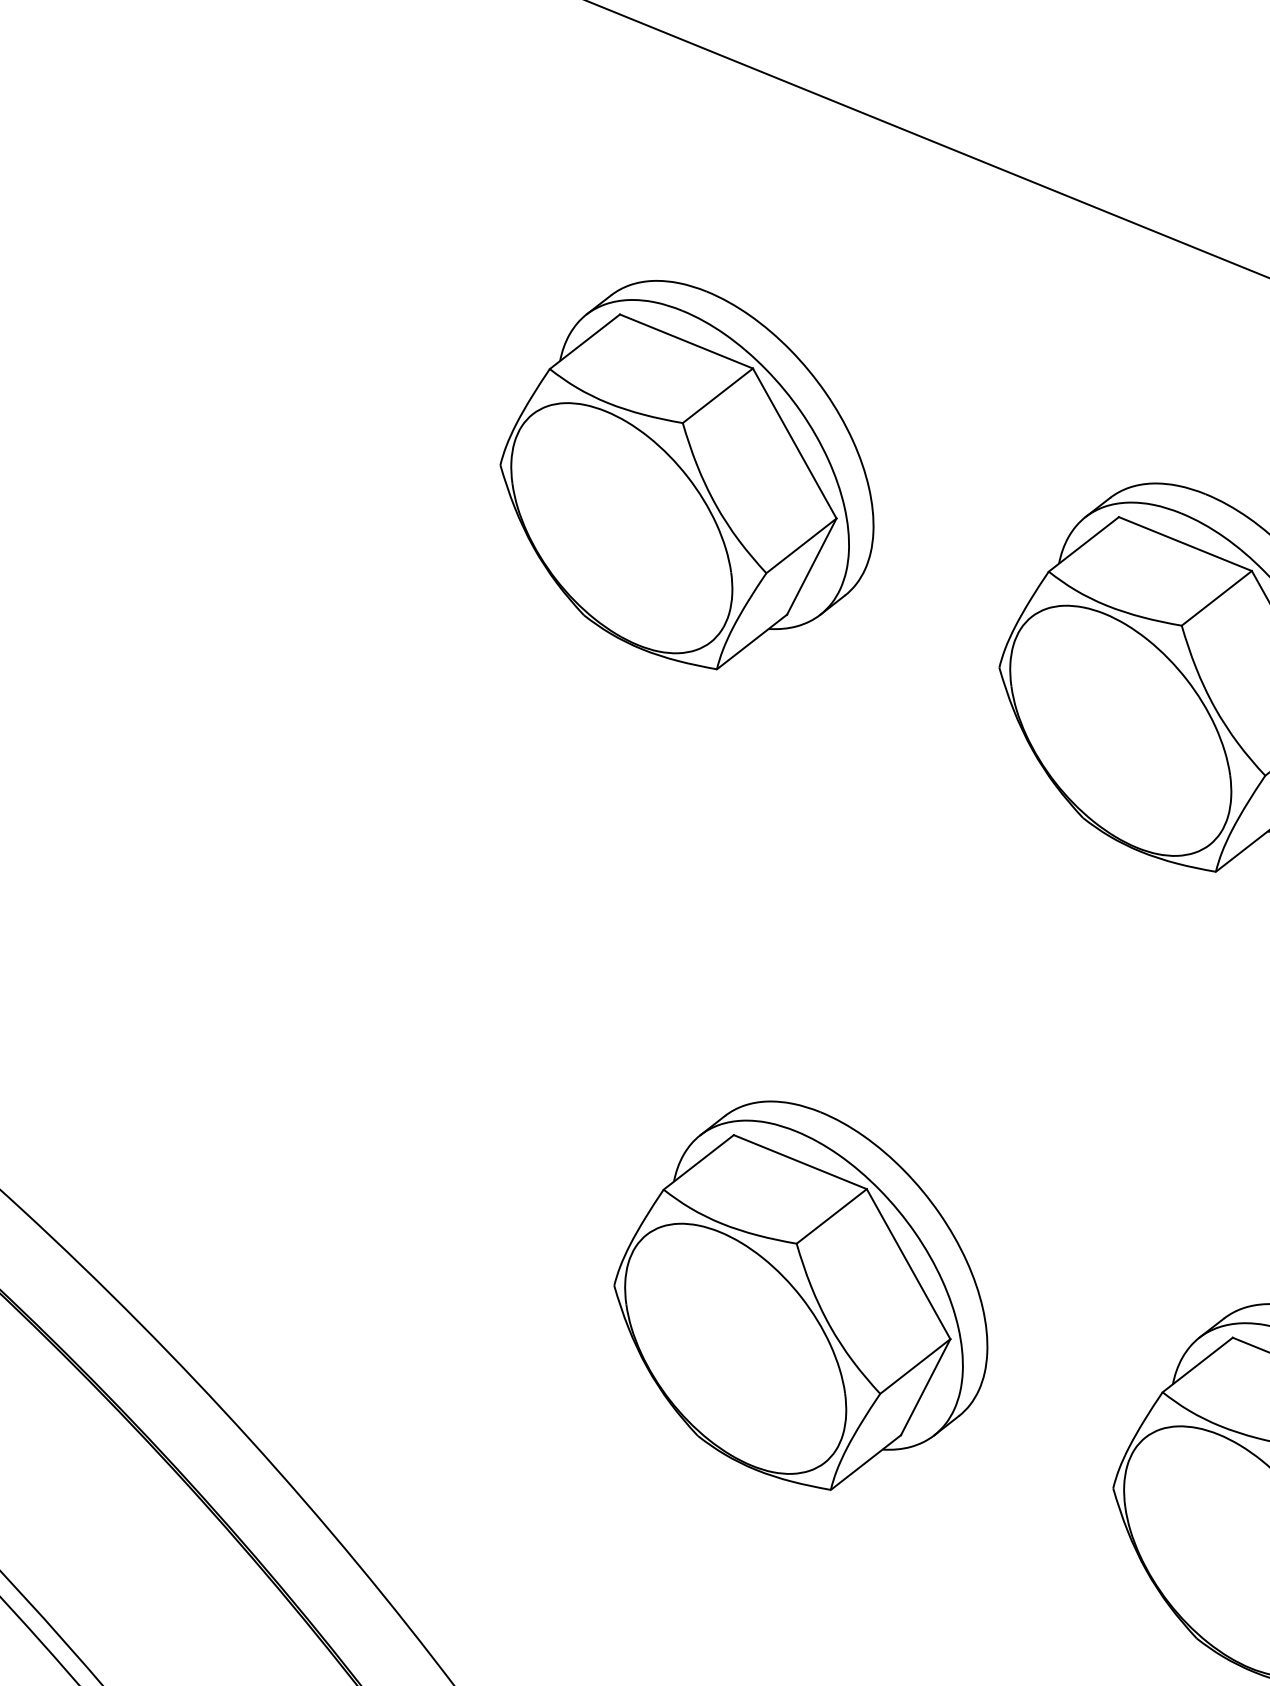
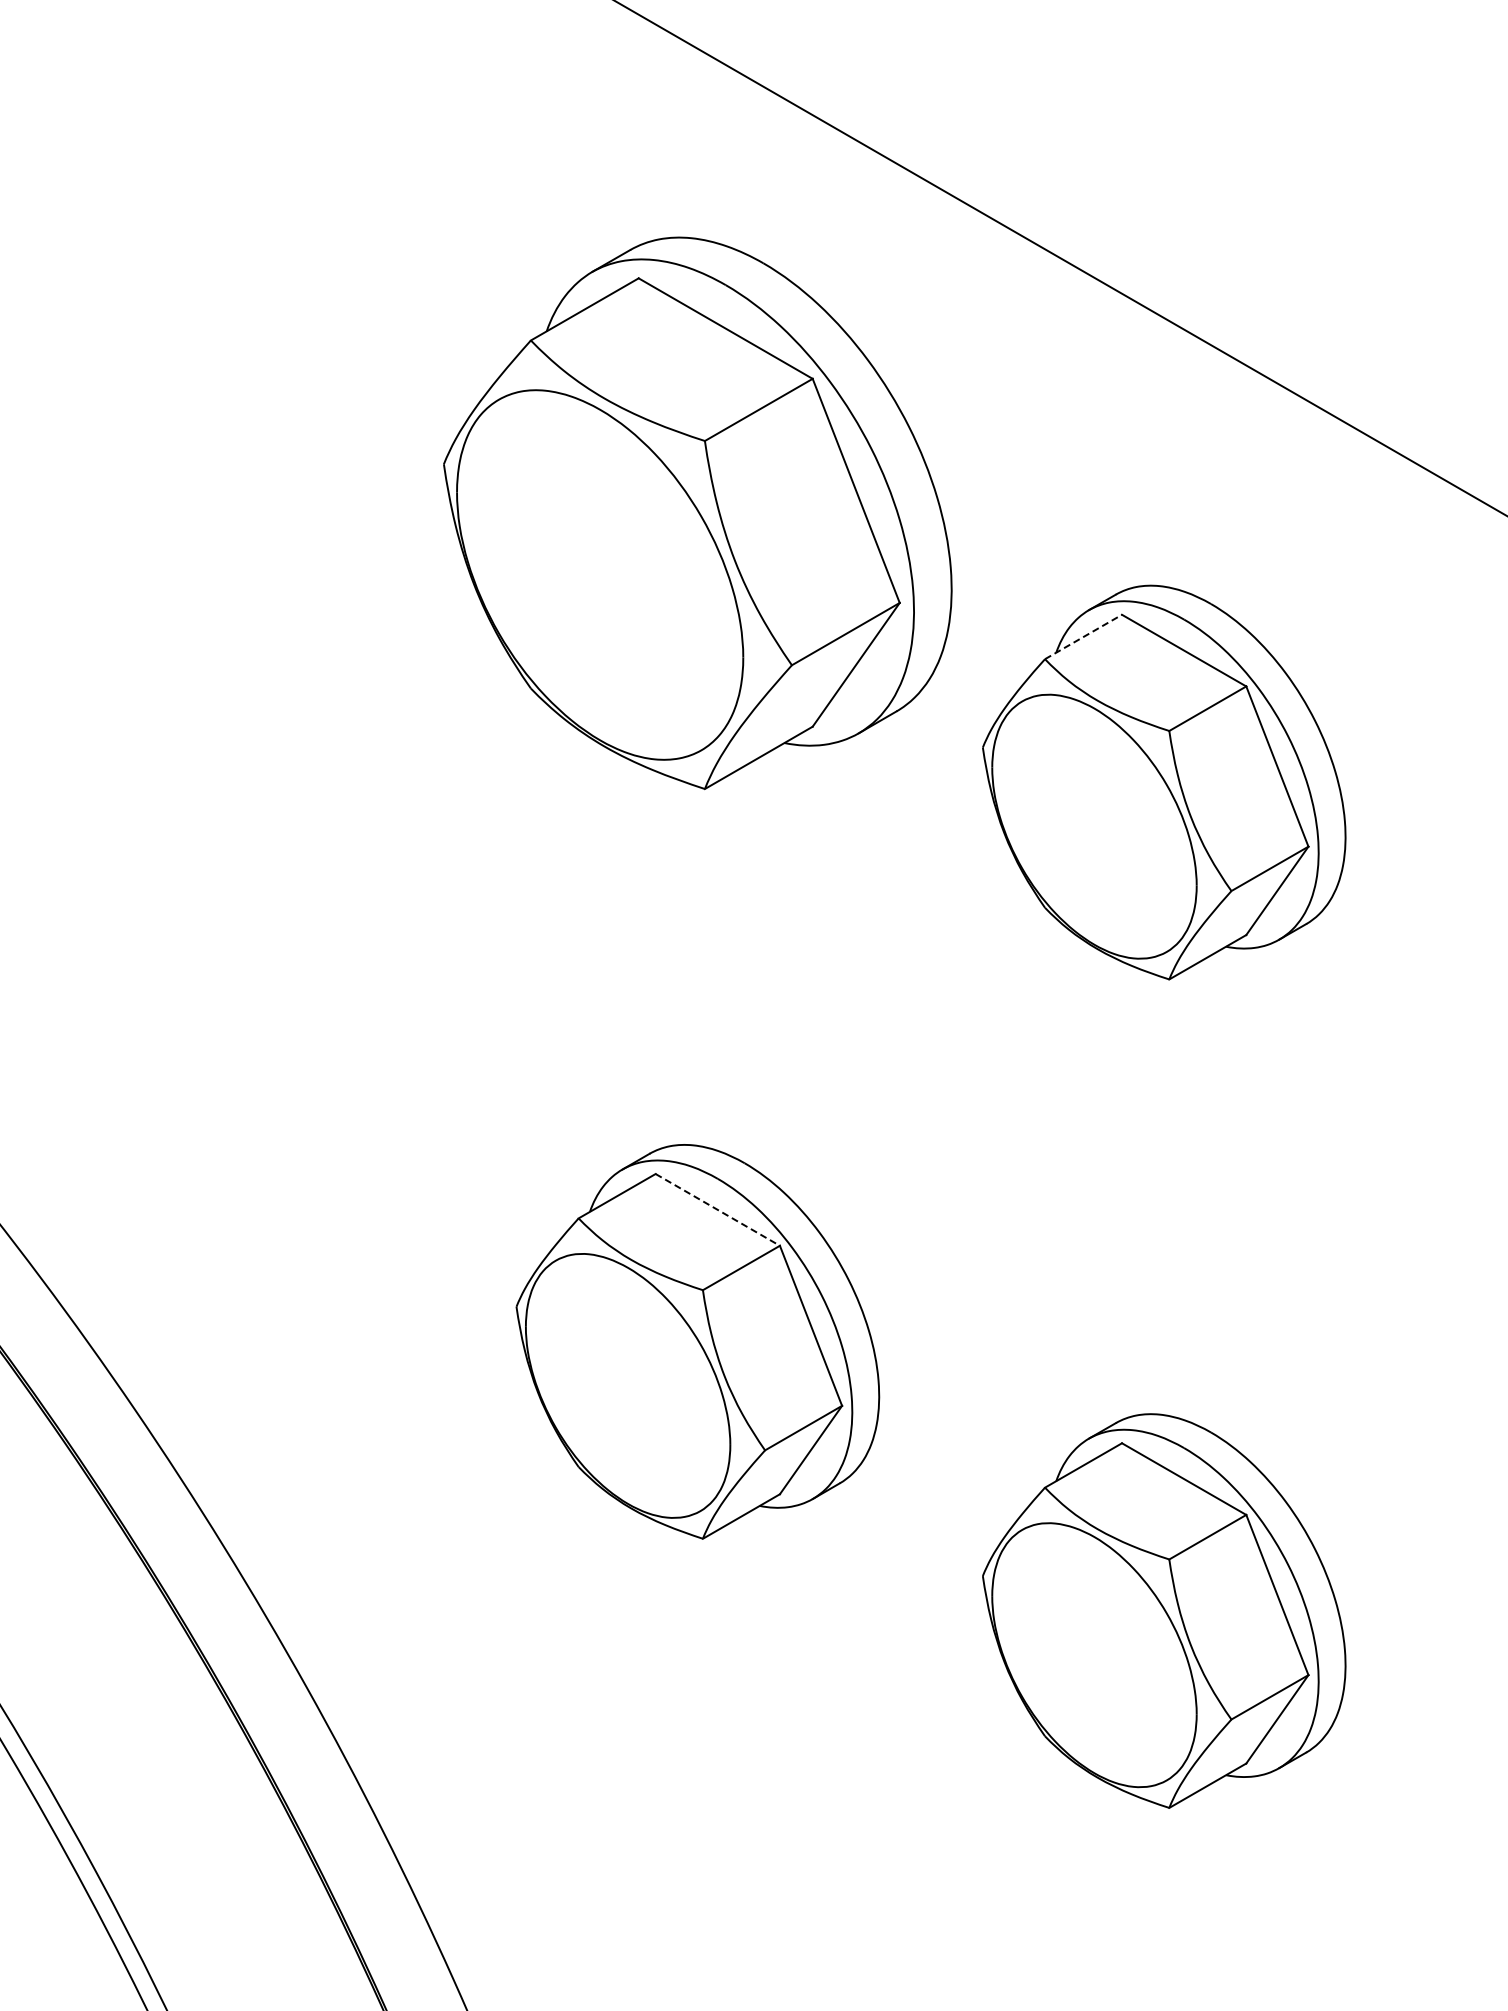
part: (684, 475) -> (697, 513), size x1.4
line: (1083, 543) -> (1083, 636), solid -> dashed
line: (800, 1161) -> (717, 1209), solid -> dashed

